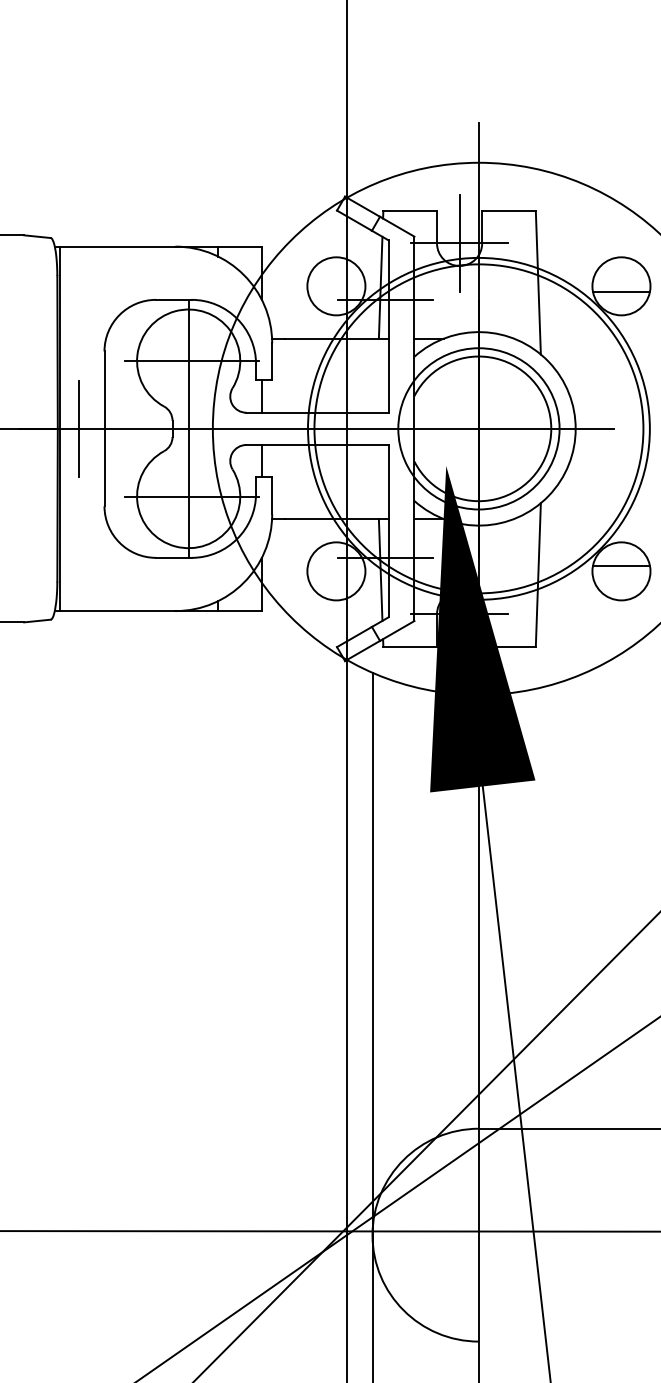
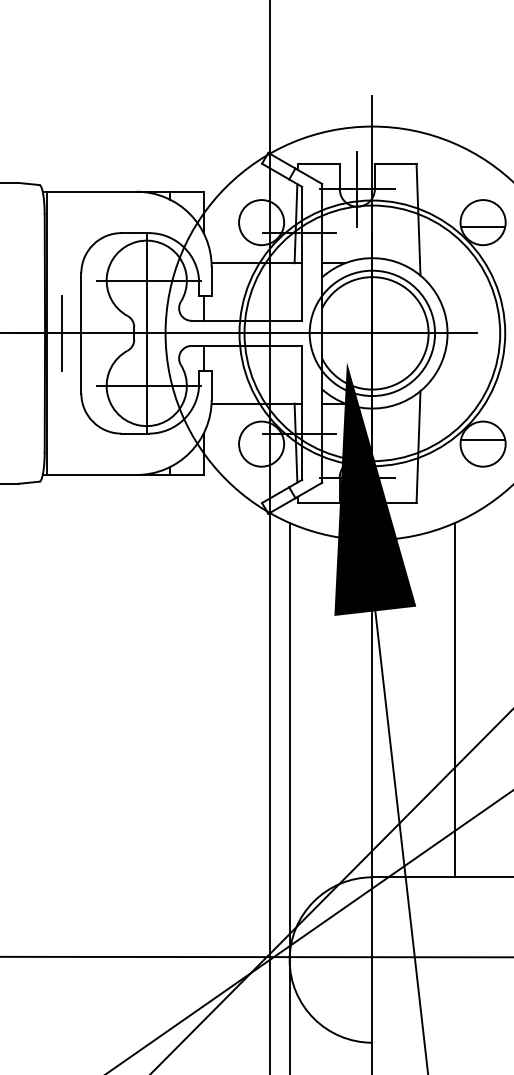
line: (585, 899) -> (455, 699), added

